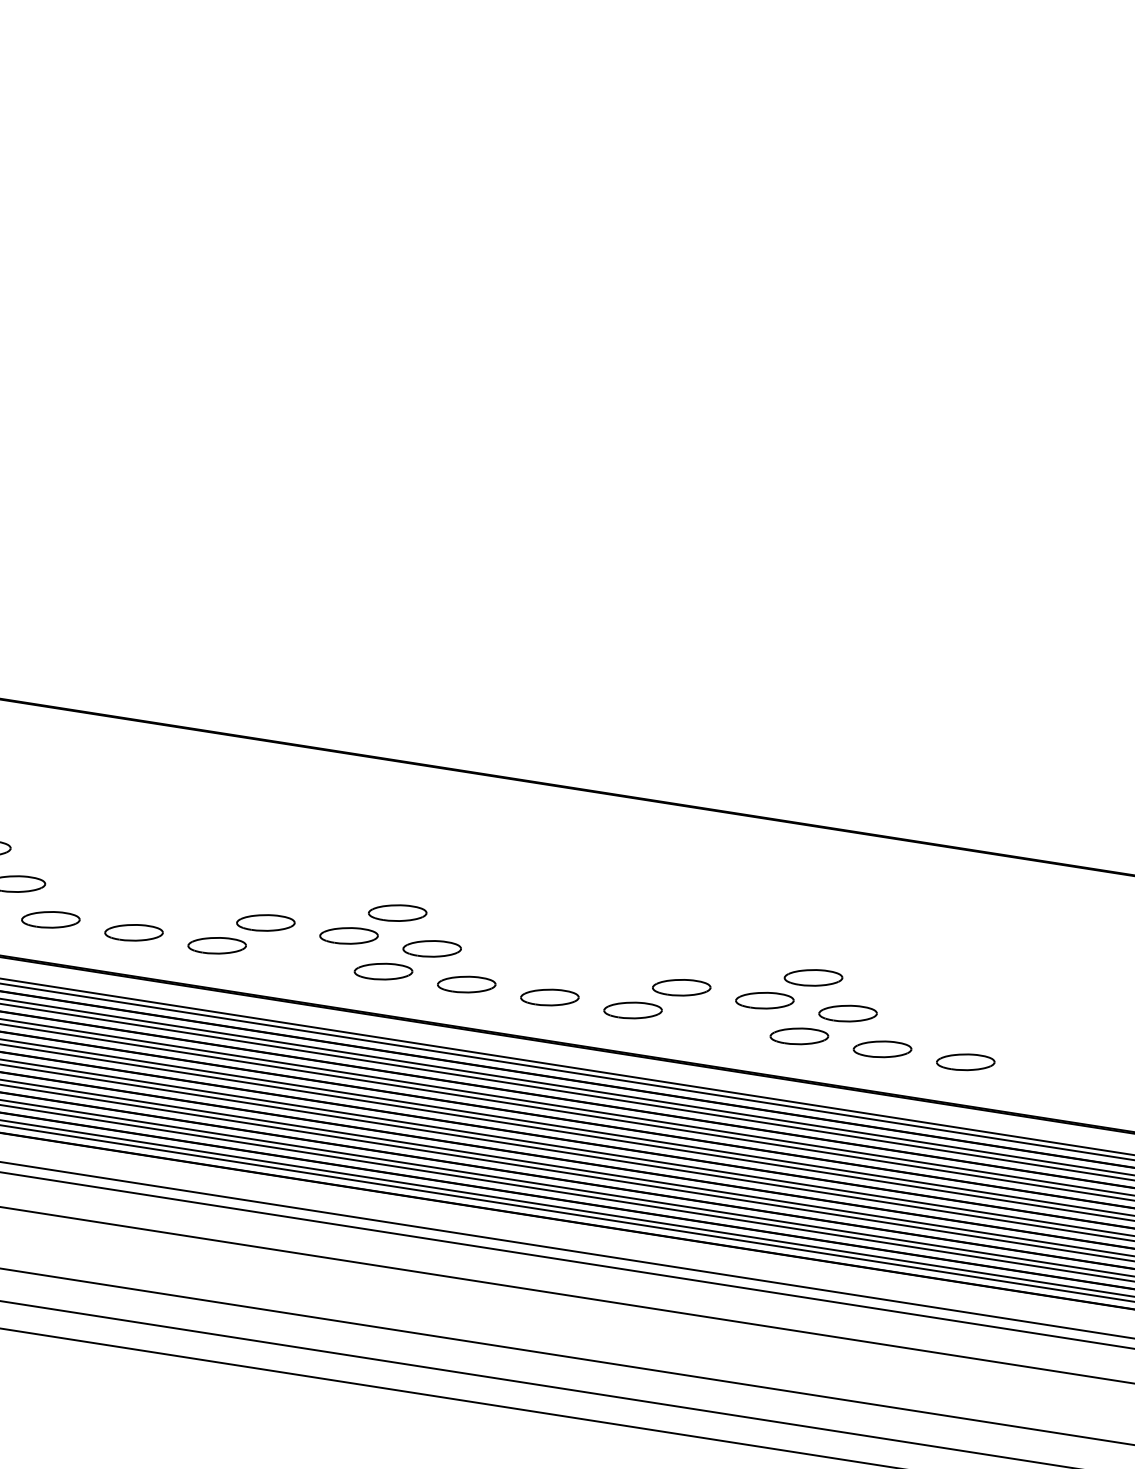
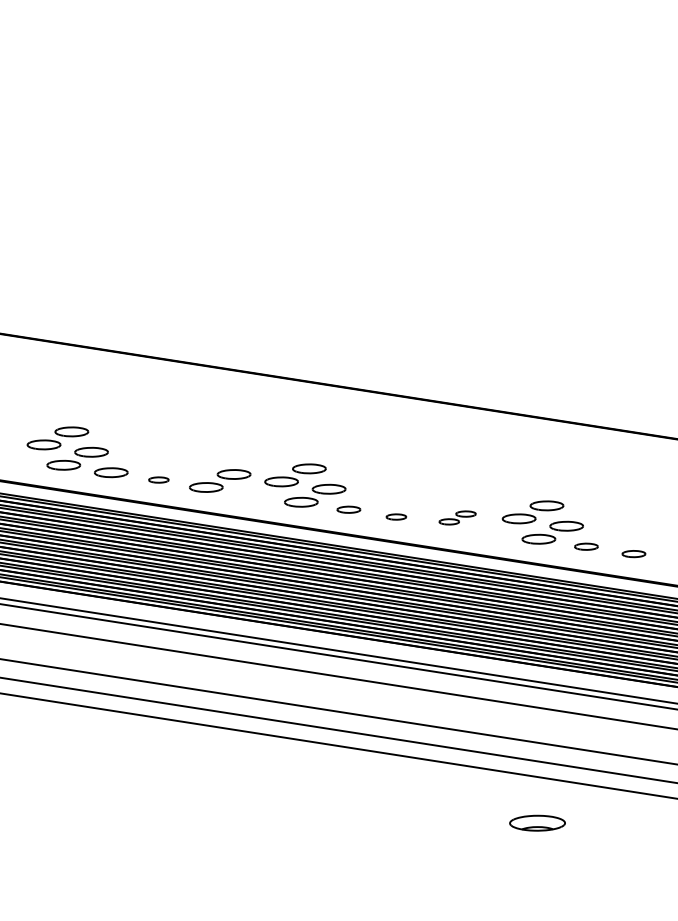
part: (133, 931) -> (158, 479), size x0.6
part: (466, 984) -> (348, 509), size x0.7
part: (550, 996) -> (396, 516), size x0.6
part: (656, 998) -> (457, 517), size x0.6
part: (882, 1049) -> (586, 546), size x0.7
part: (965, 1061) -> (633, 553), size x0.7

